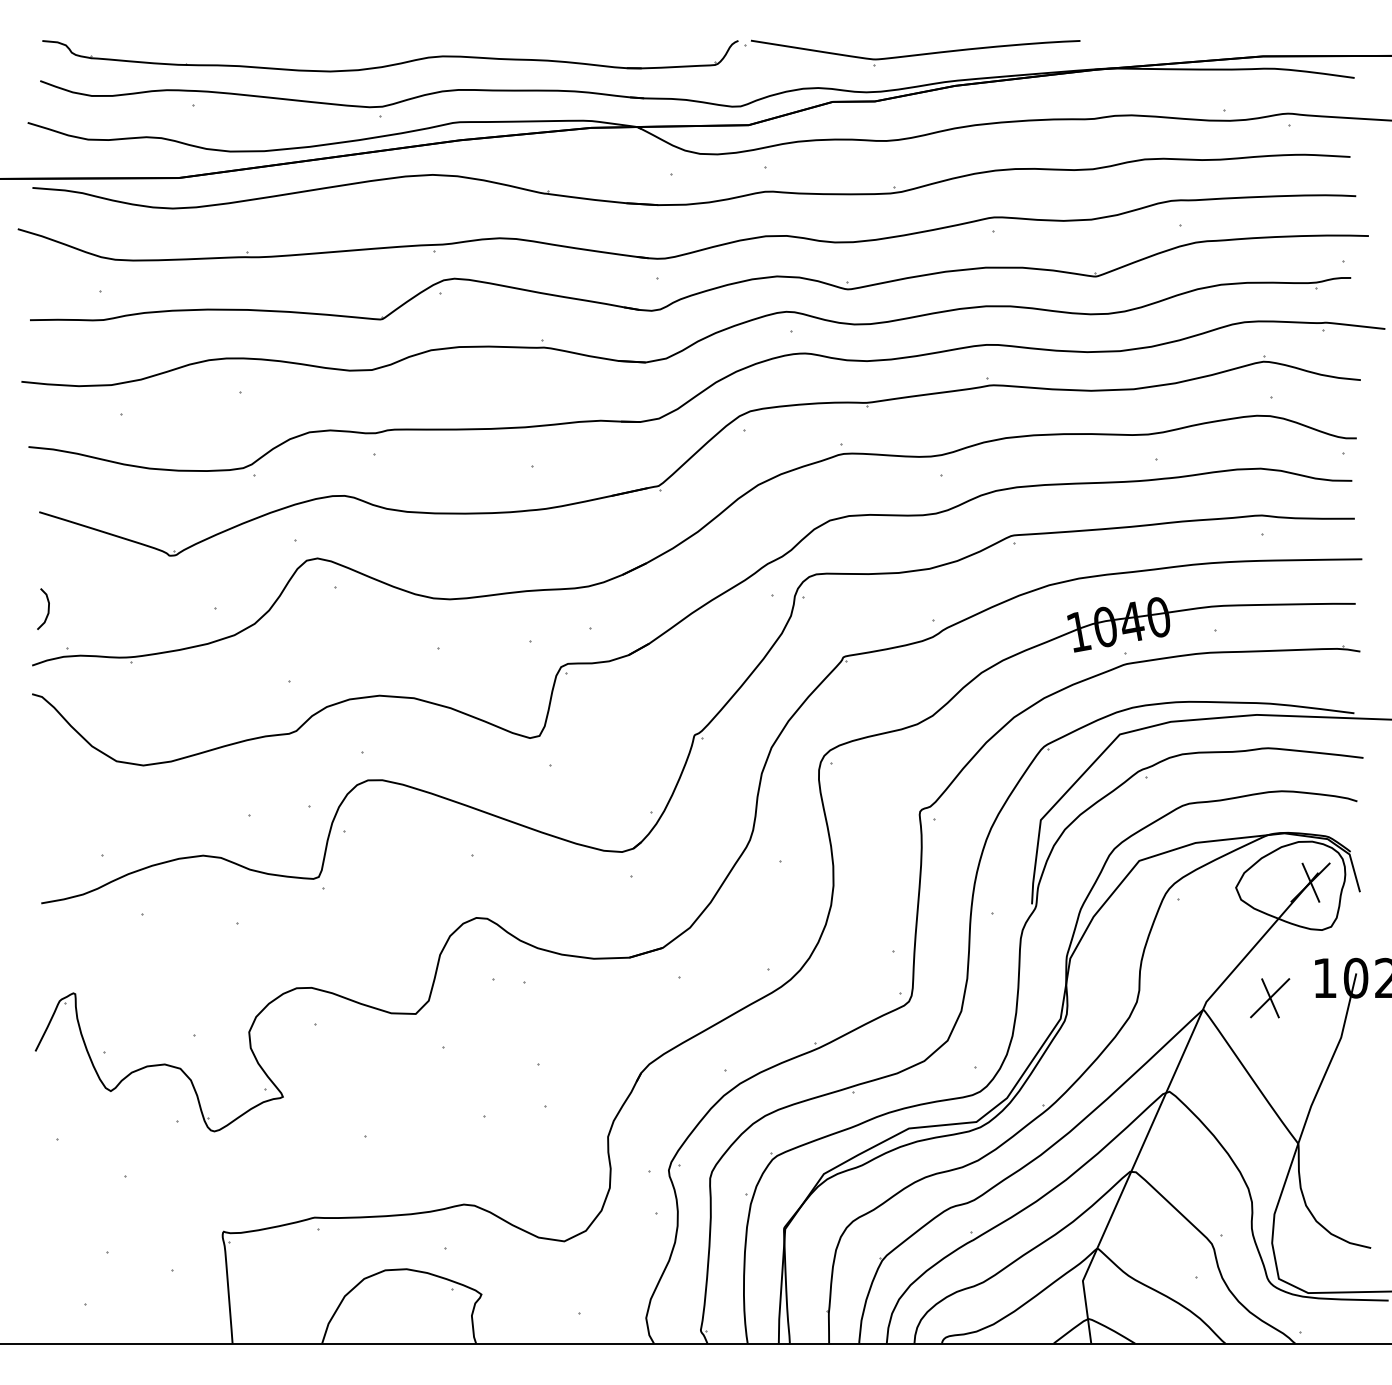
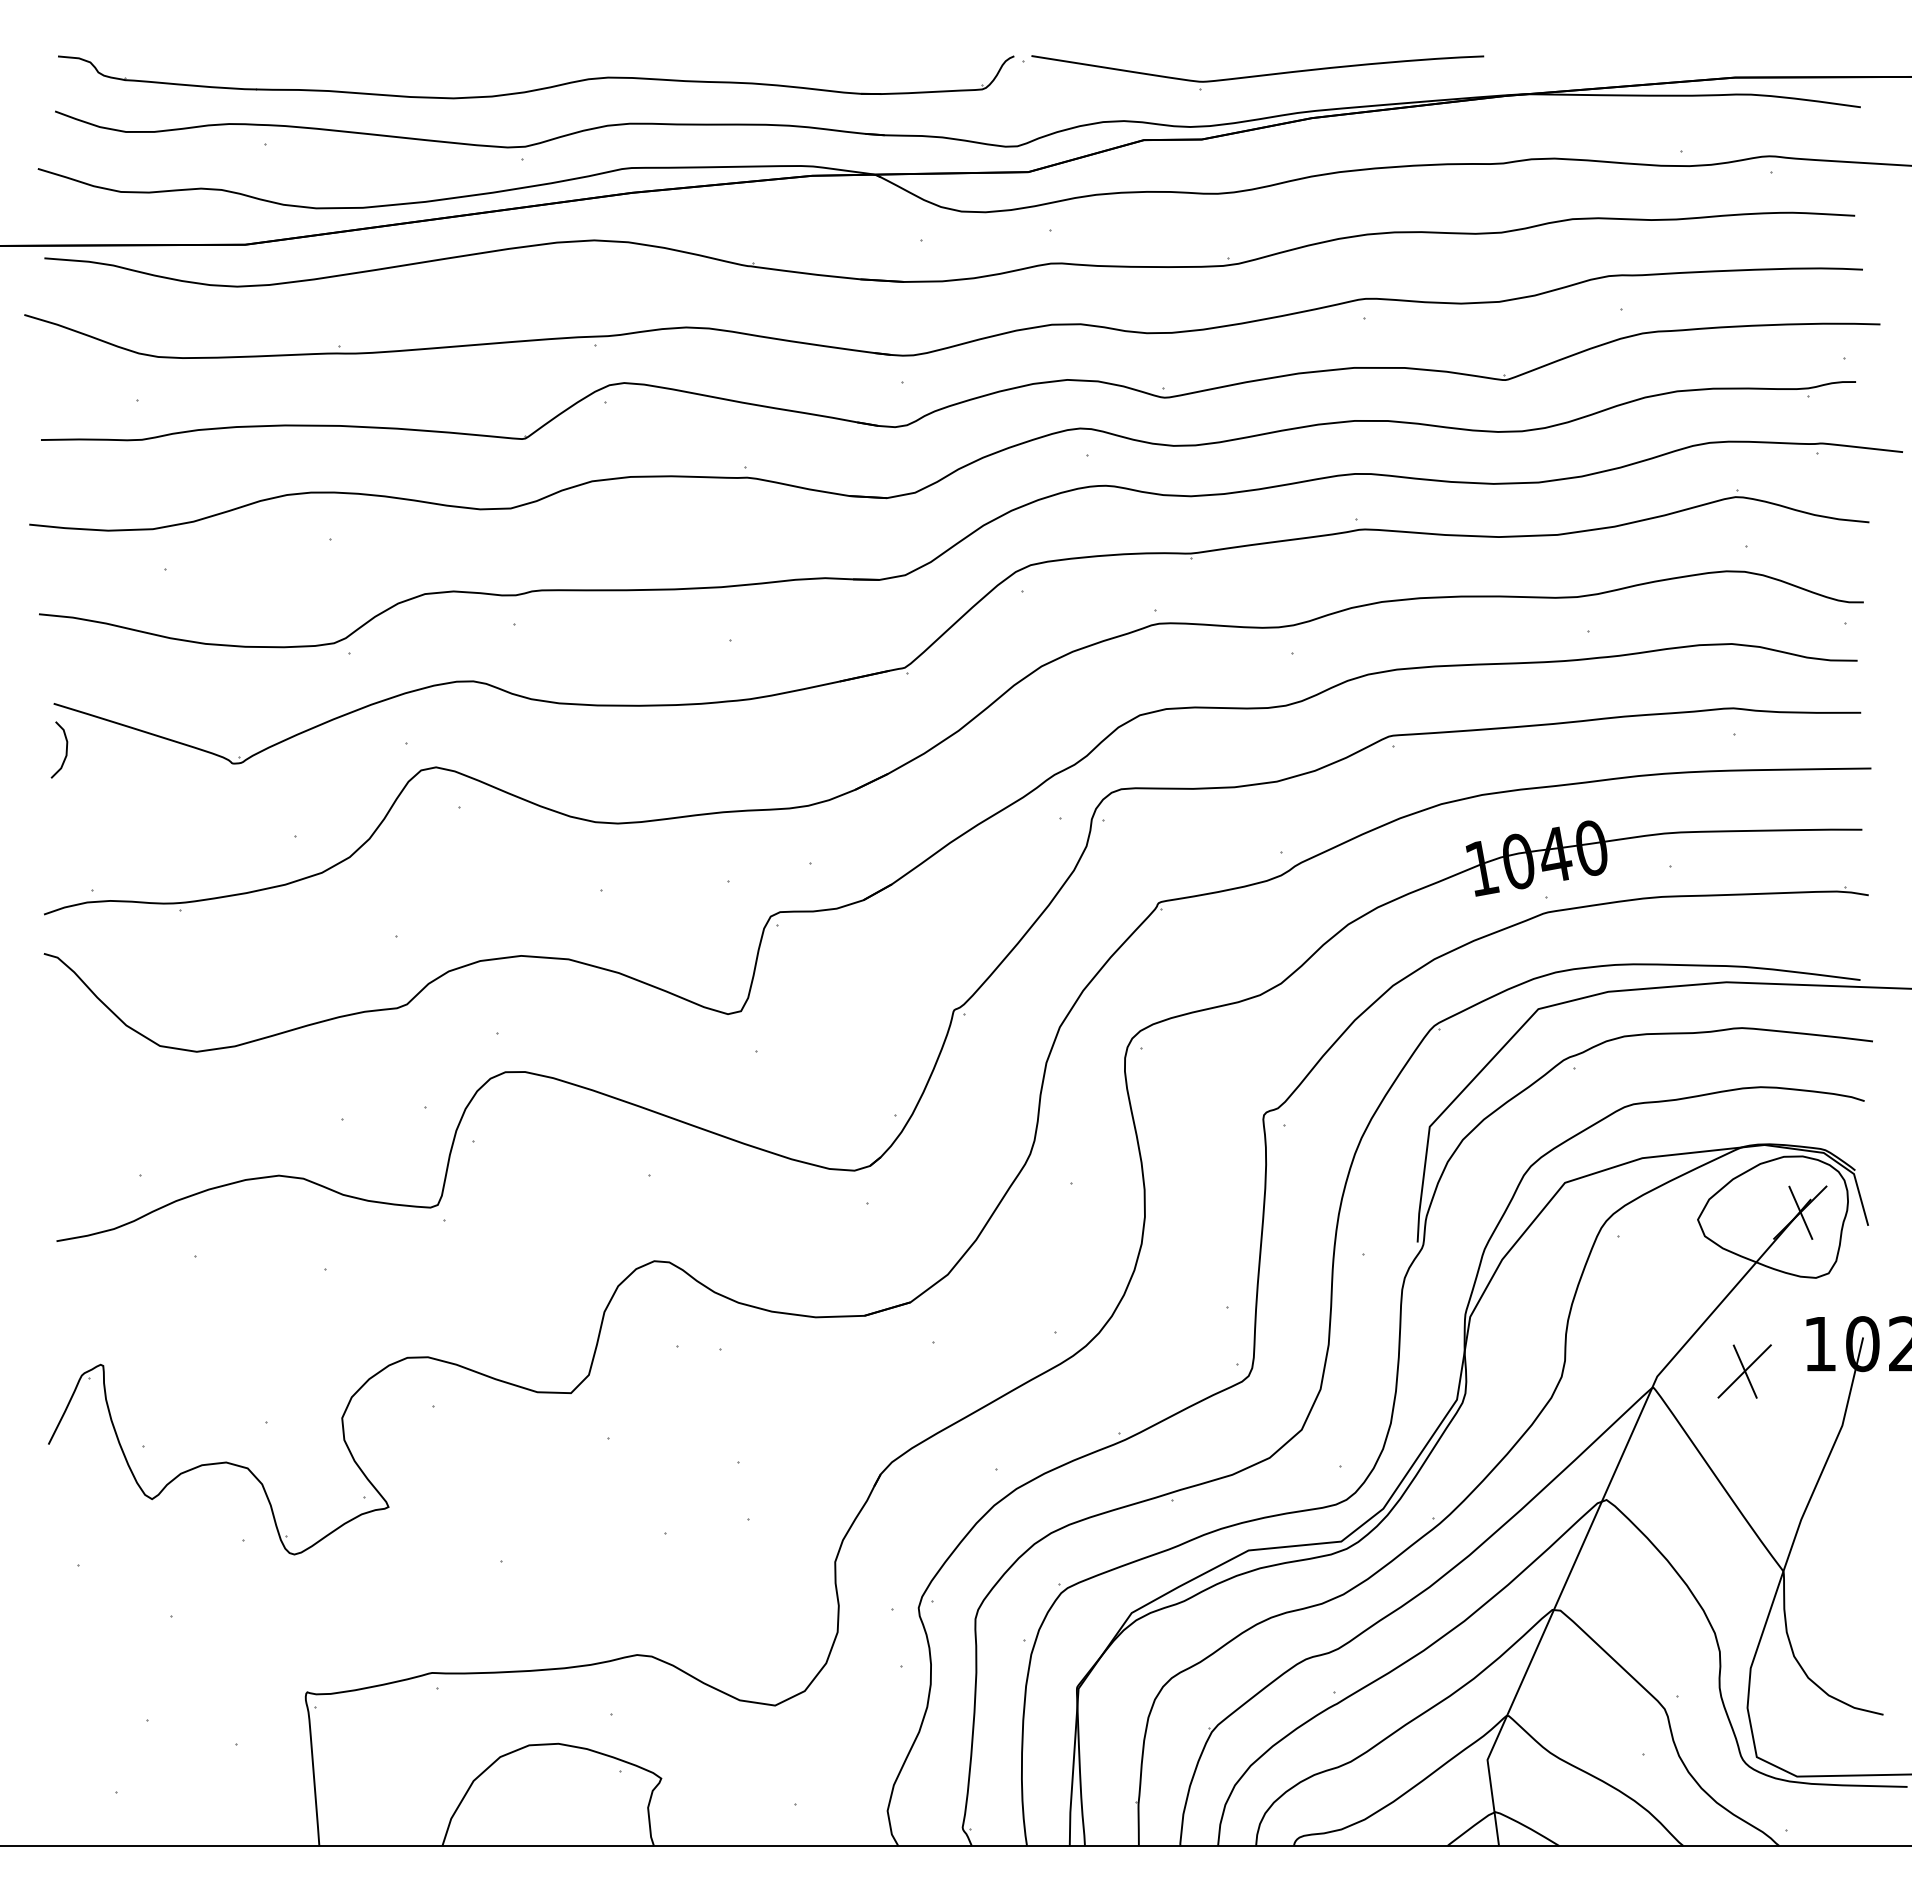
curve: (47, 609) -> (65, 750), moved

